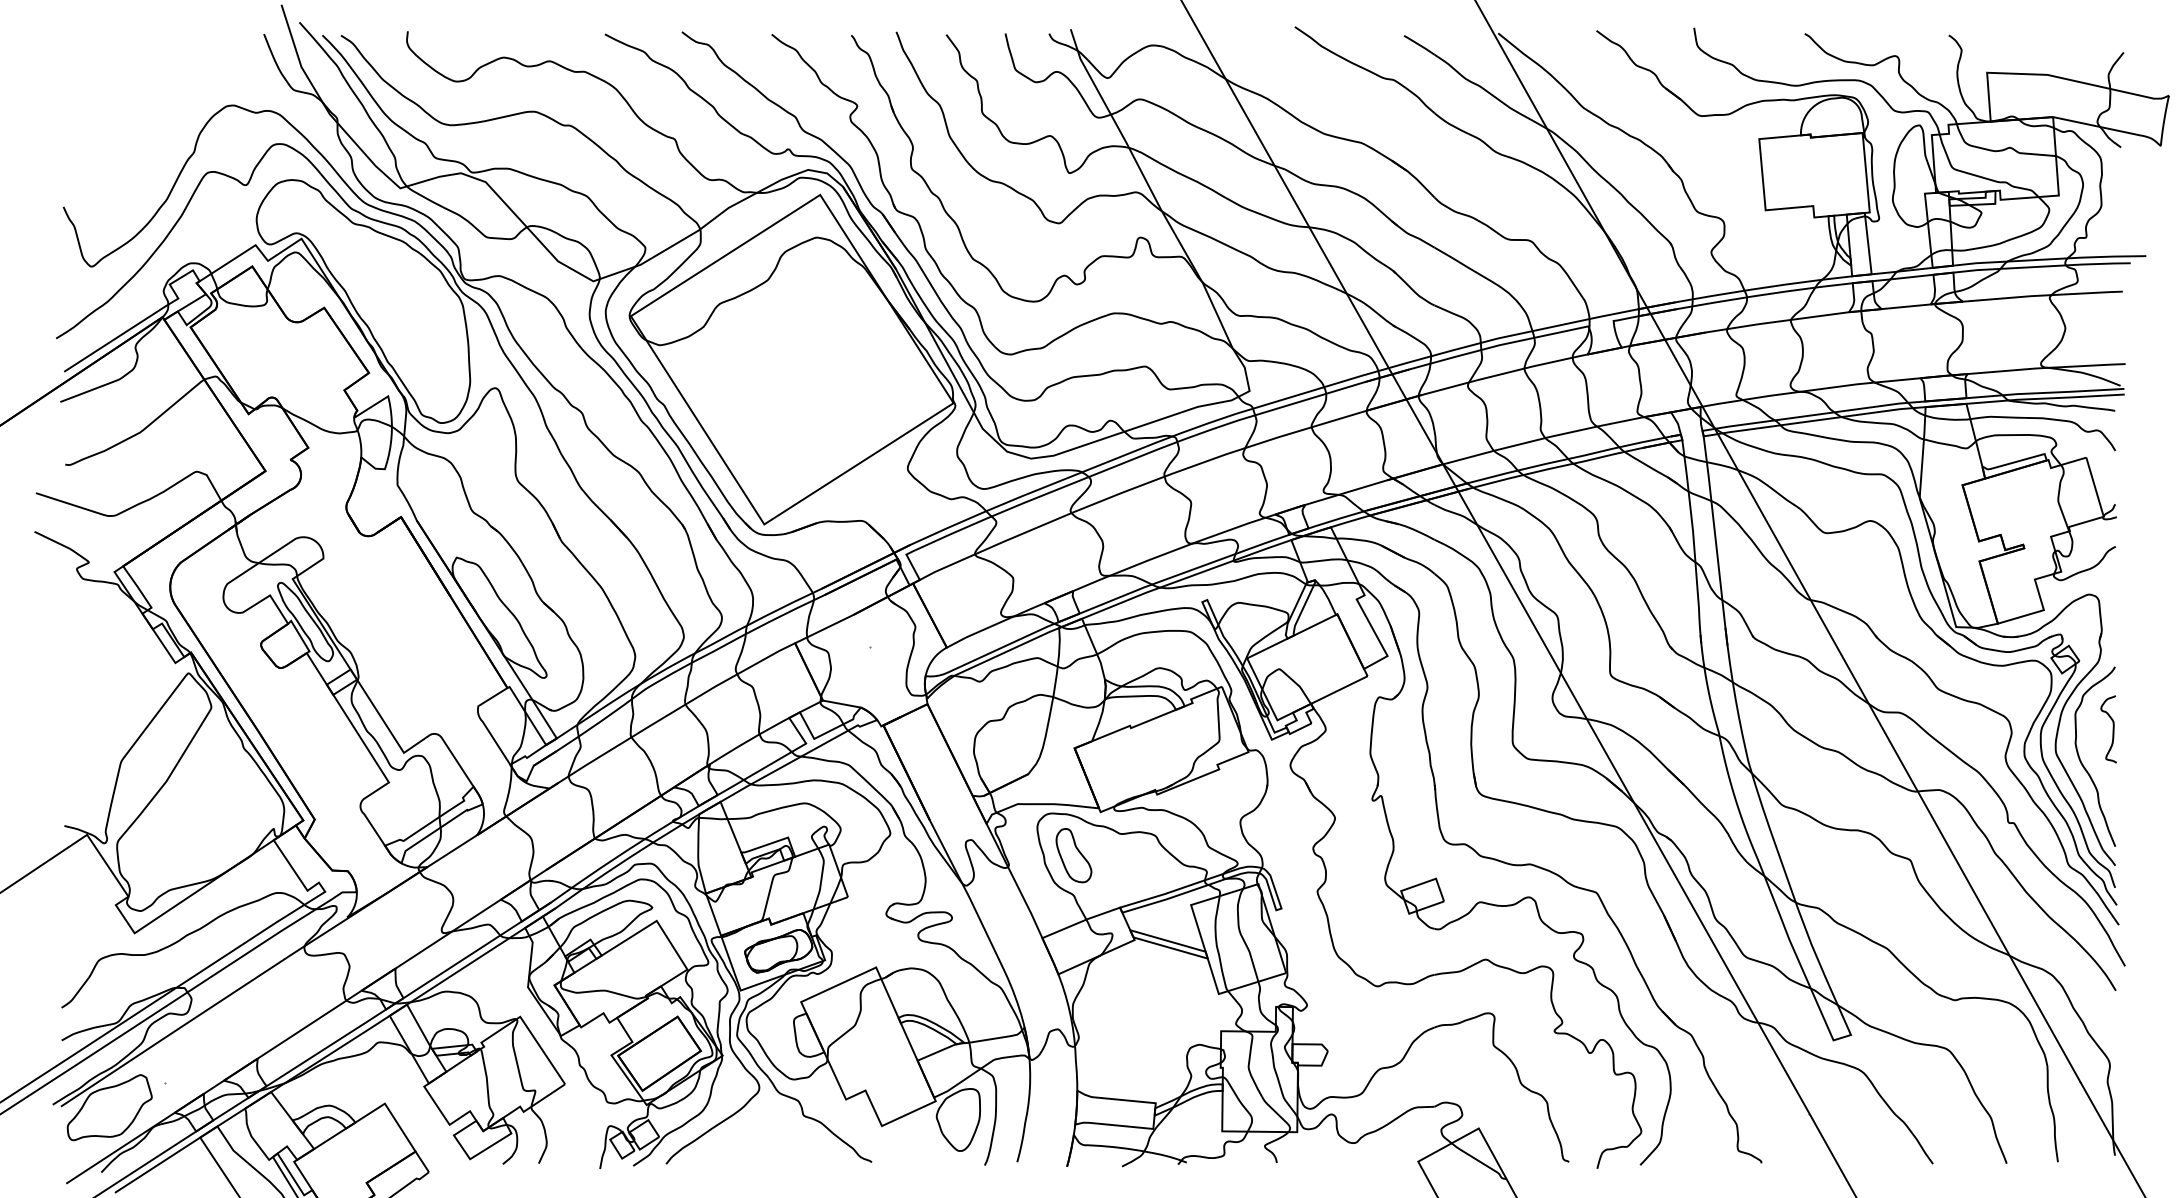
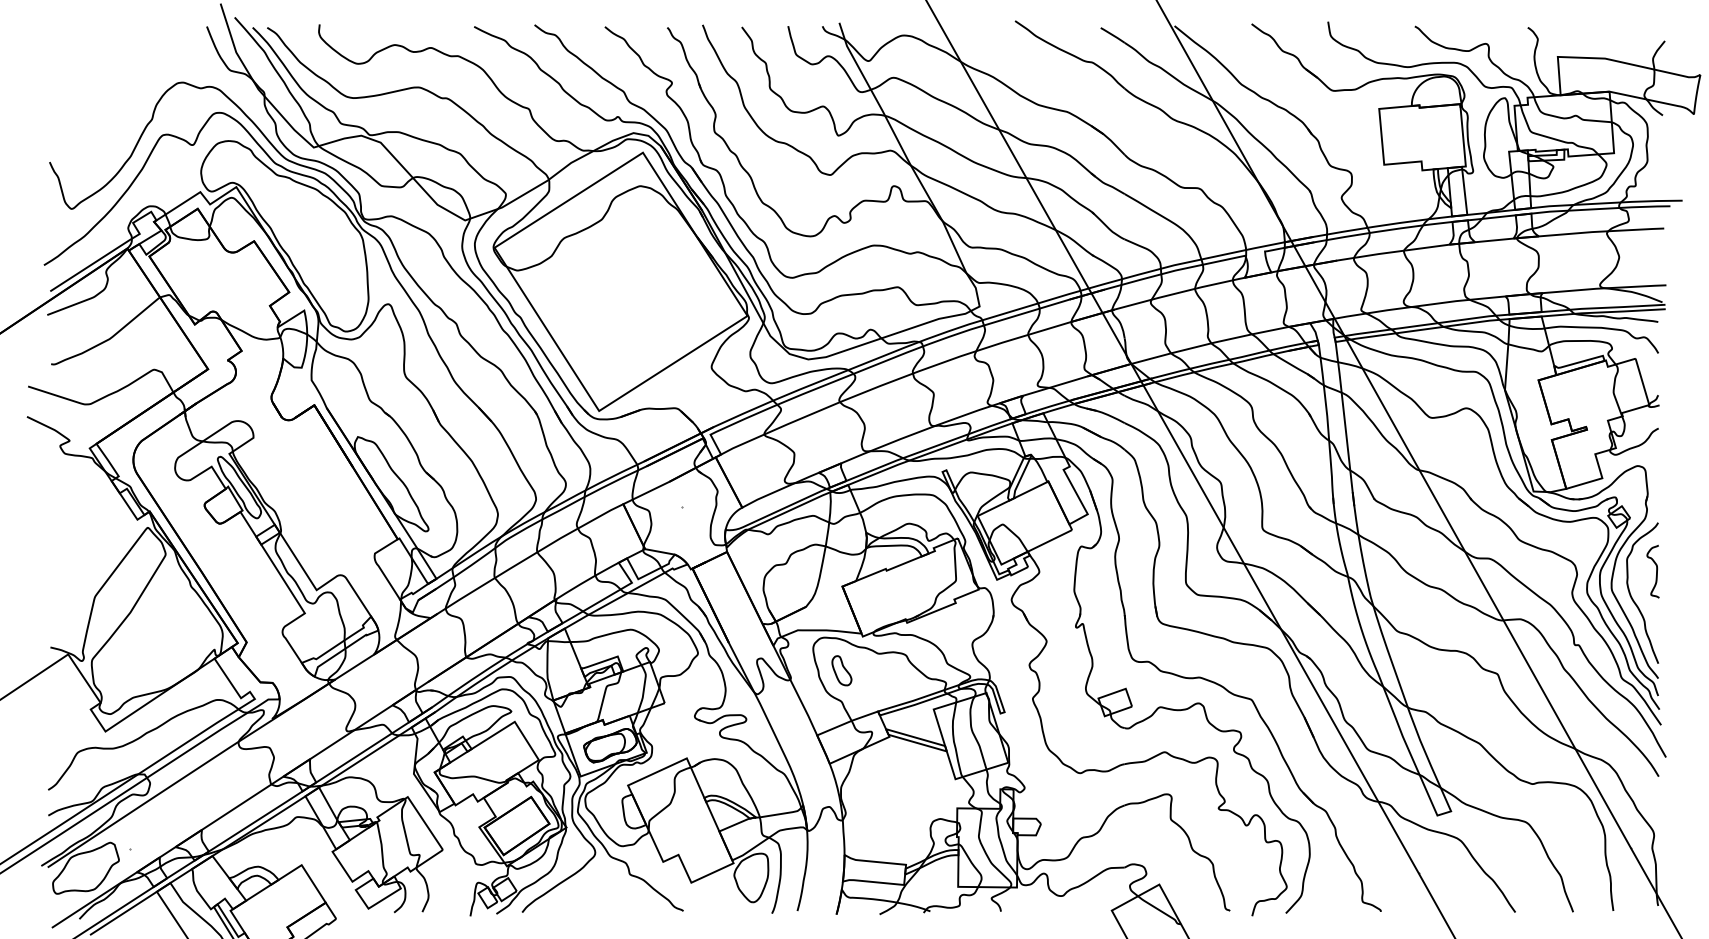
part: (1073, 855) -> (841, 670), size x0.7

